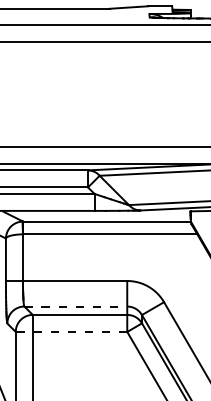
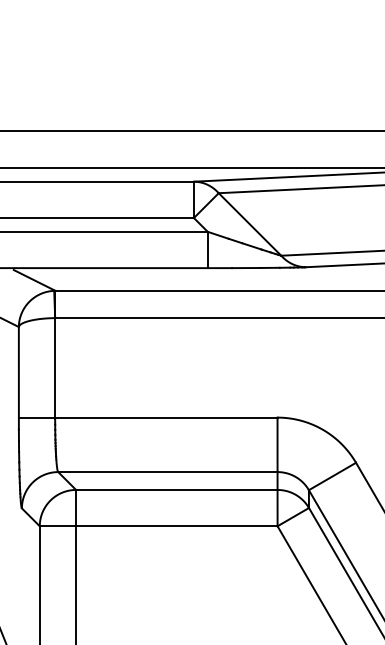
line: (76, 306) -> (169, 471), dashed -> solid
line: (71, 331) -> (158, 525), dashed -> solid

